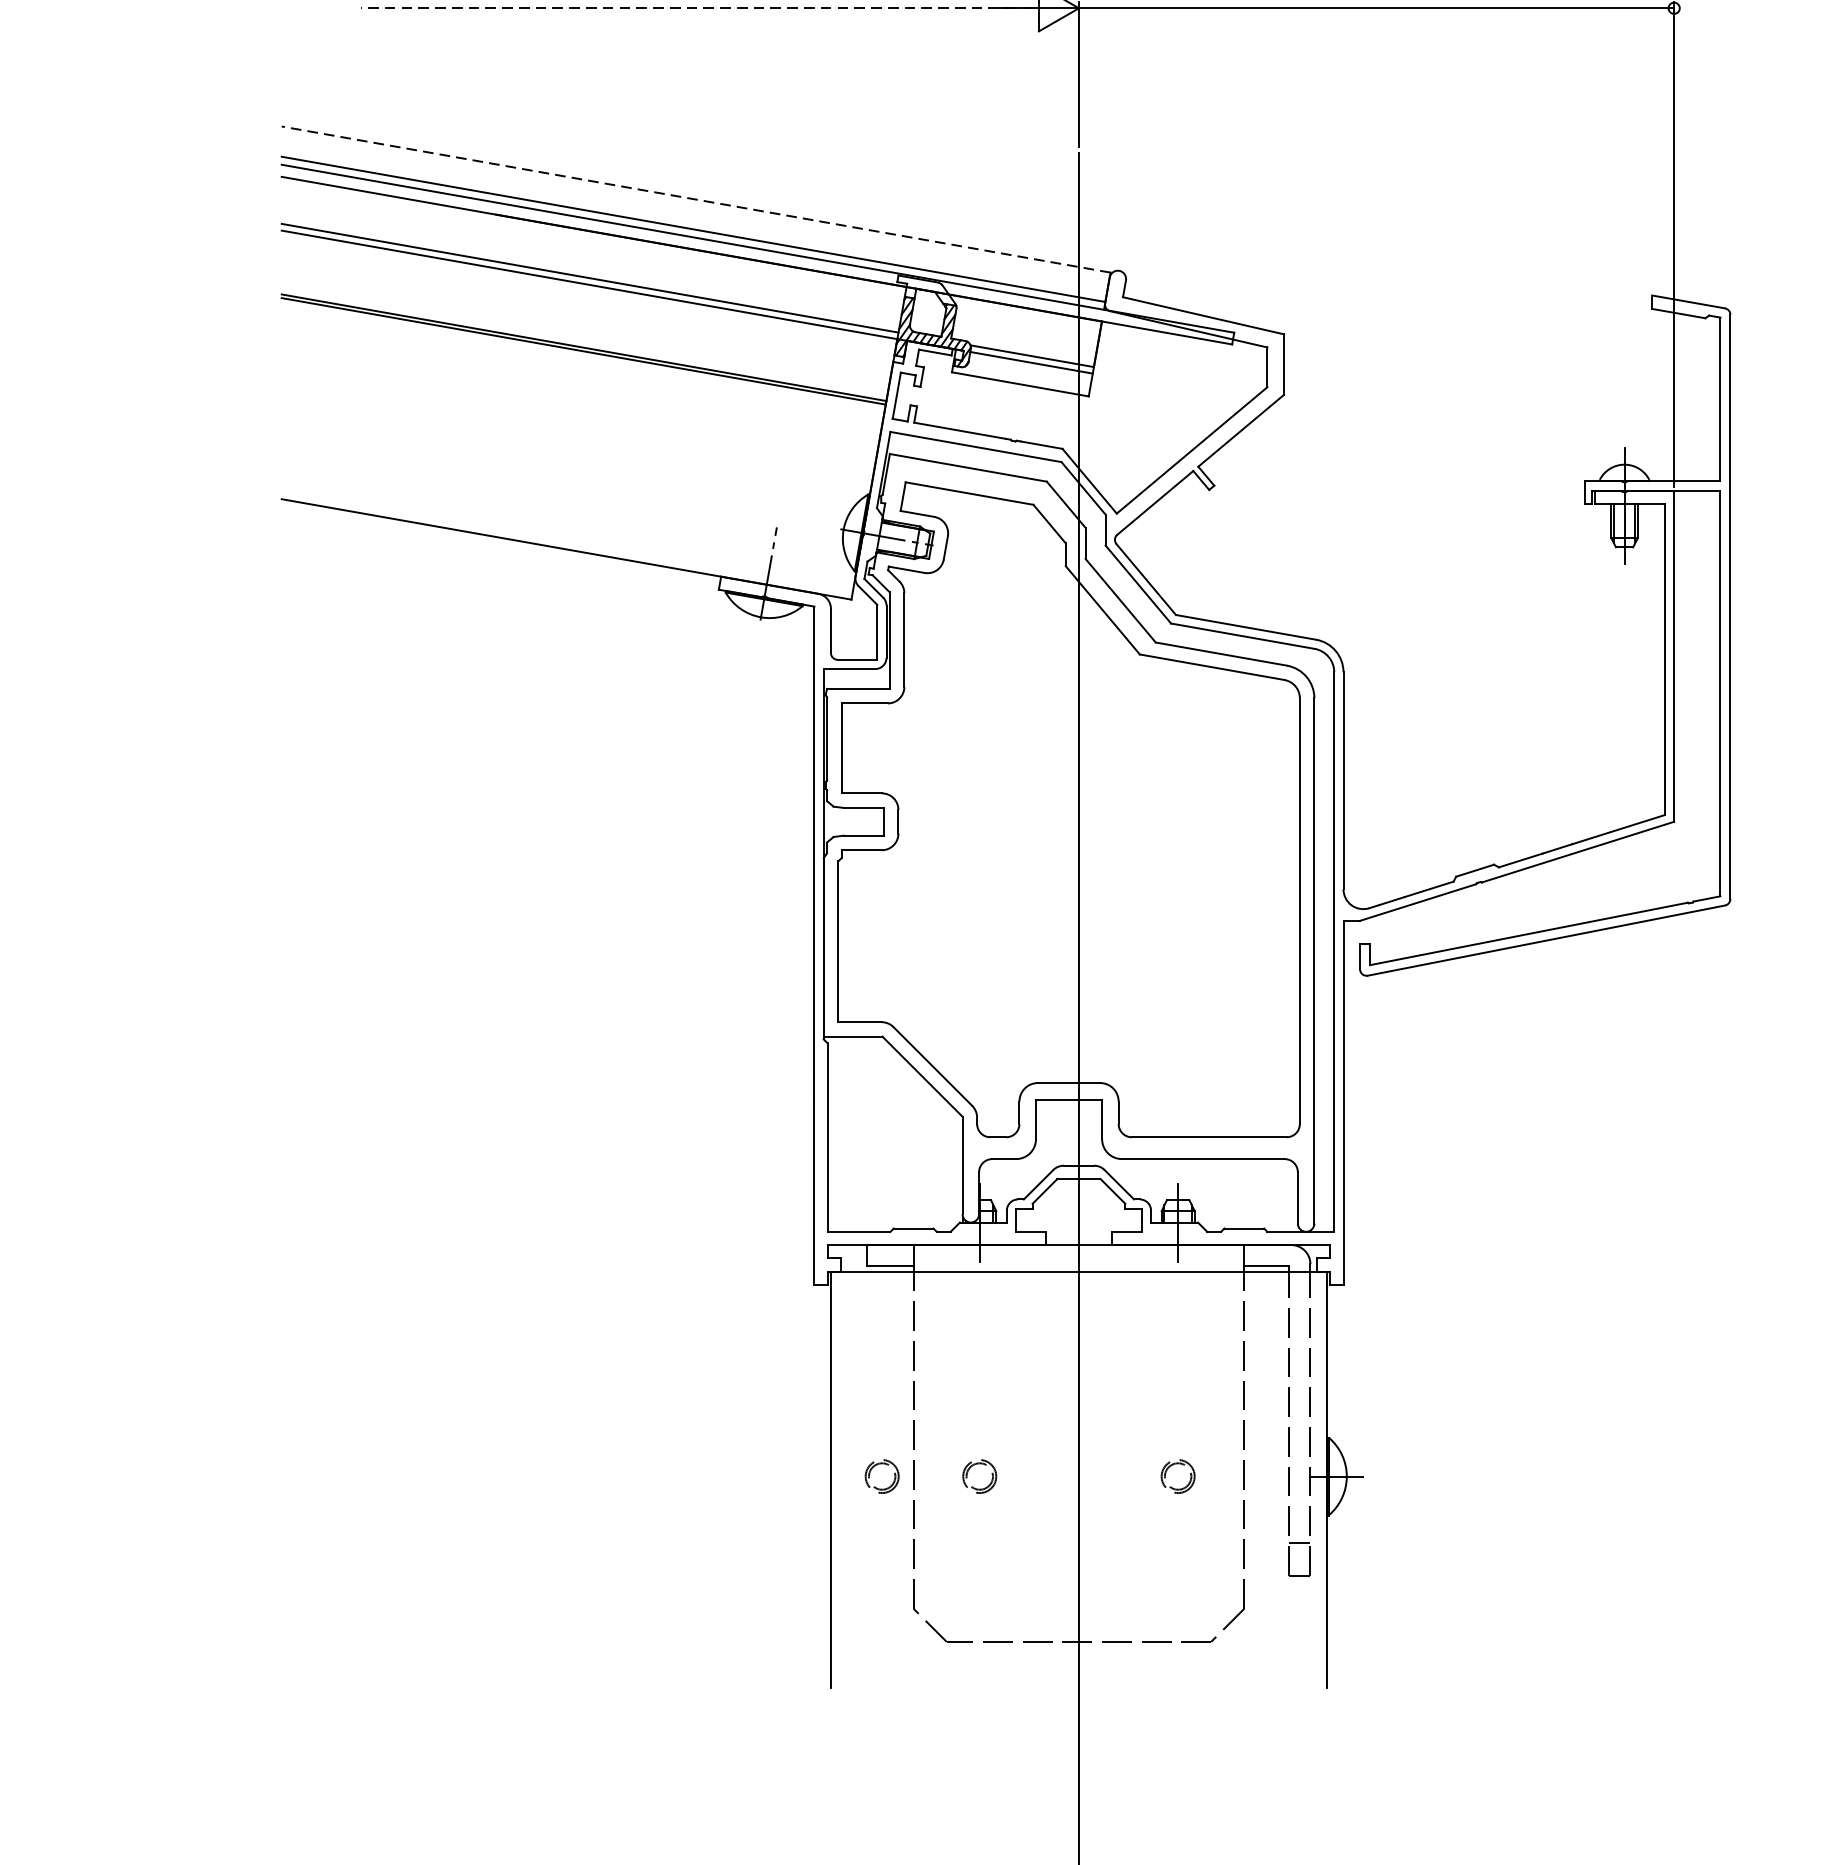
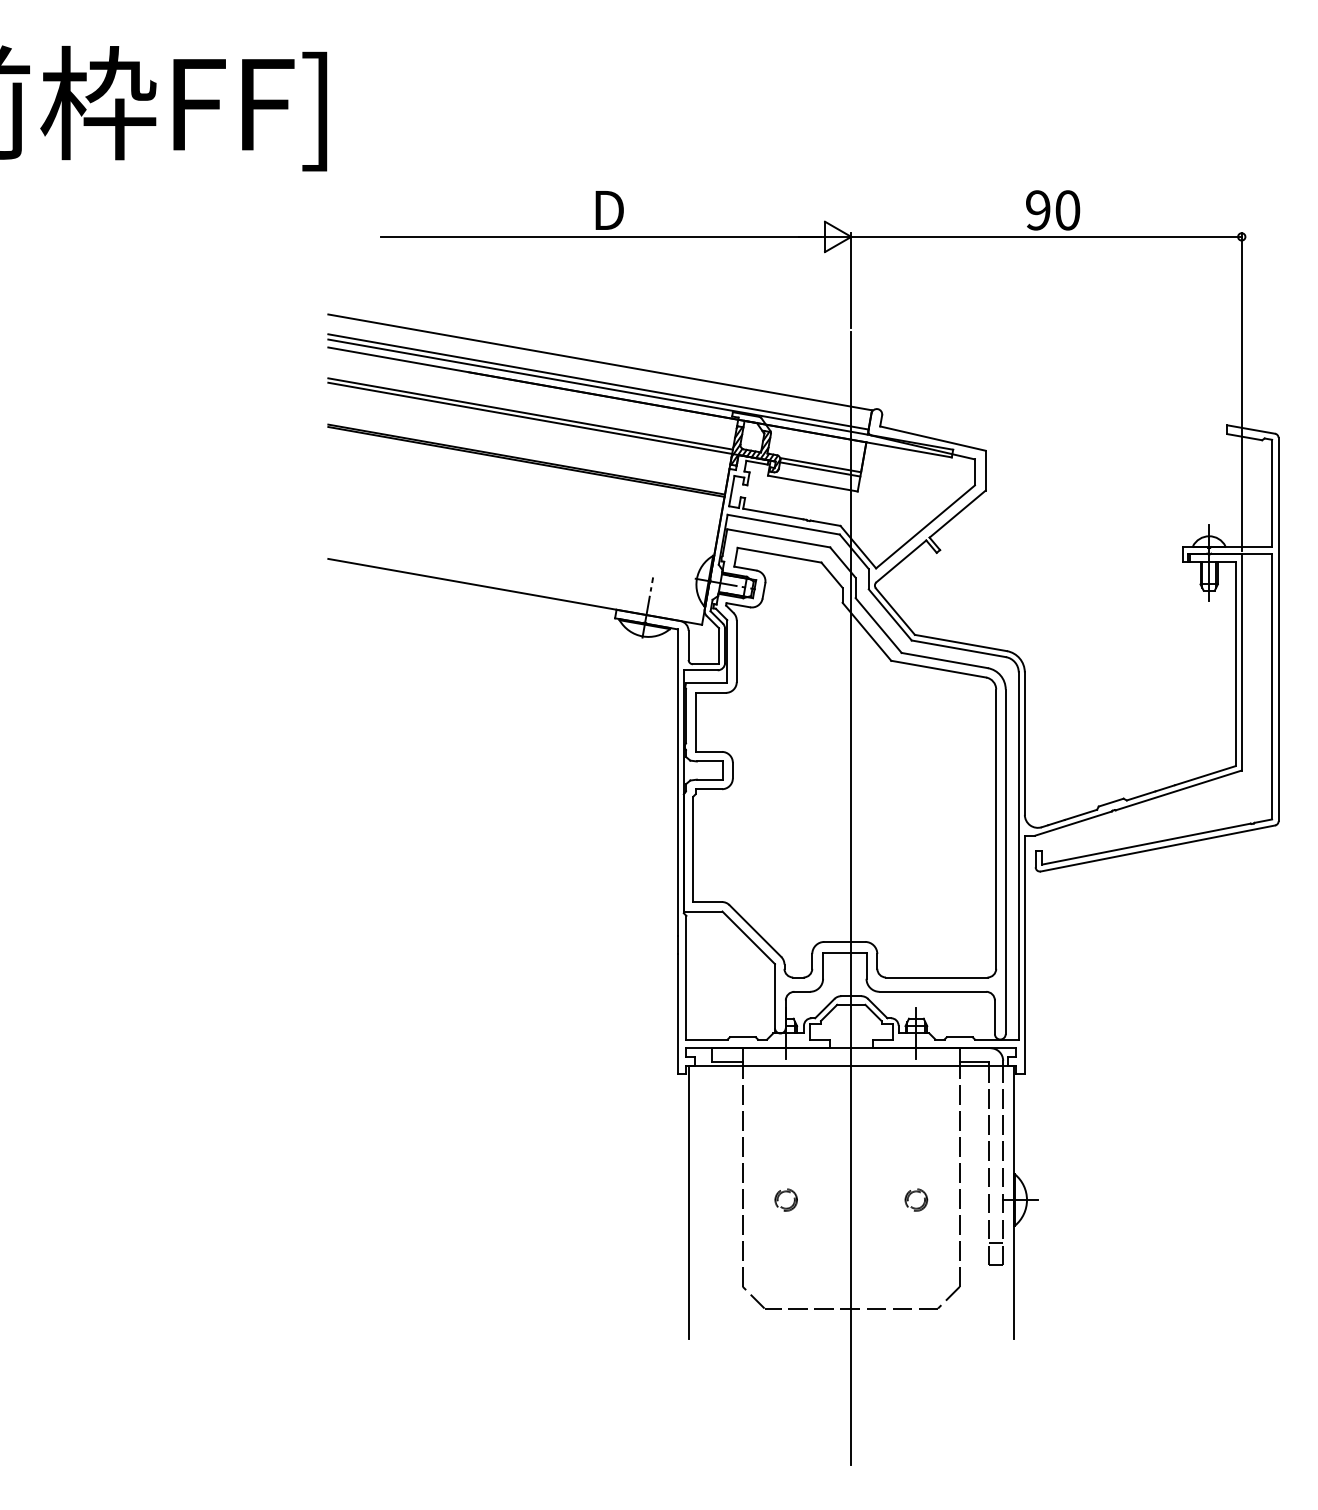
line: (696, 7) -> (600, 236), dashed -> solid
line: (695, 199) -> (599, 362), dashed -> solid
part: (873, 1469) -> (716, 1195), removed

